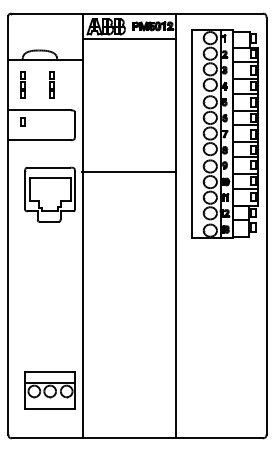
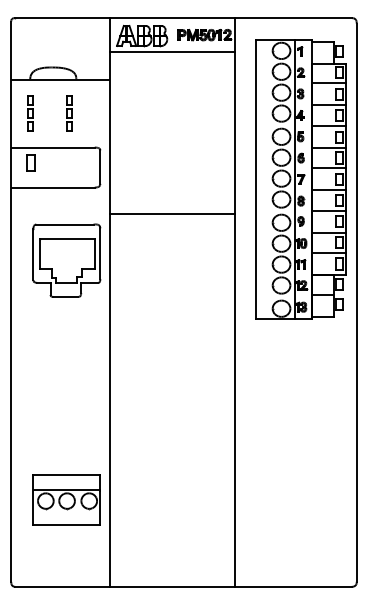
part: (22, 122) -> (30, 163), size x1.4
line: (128, 172) -> (172, 214), moved
part: (49, 390) -> (66, 499), moved

